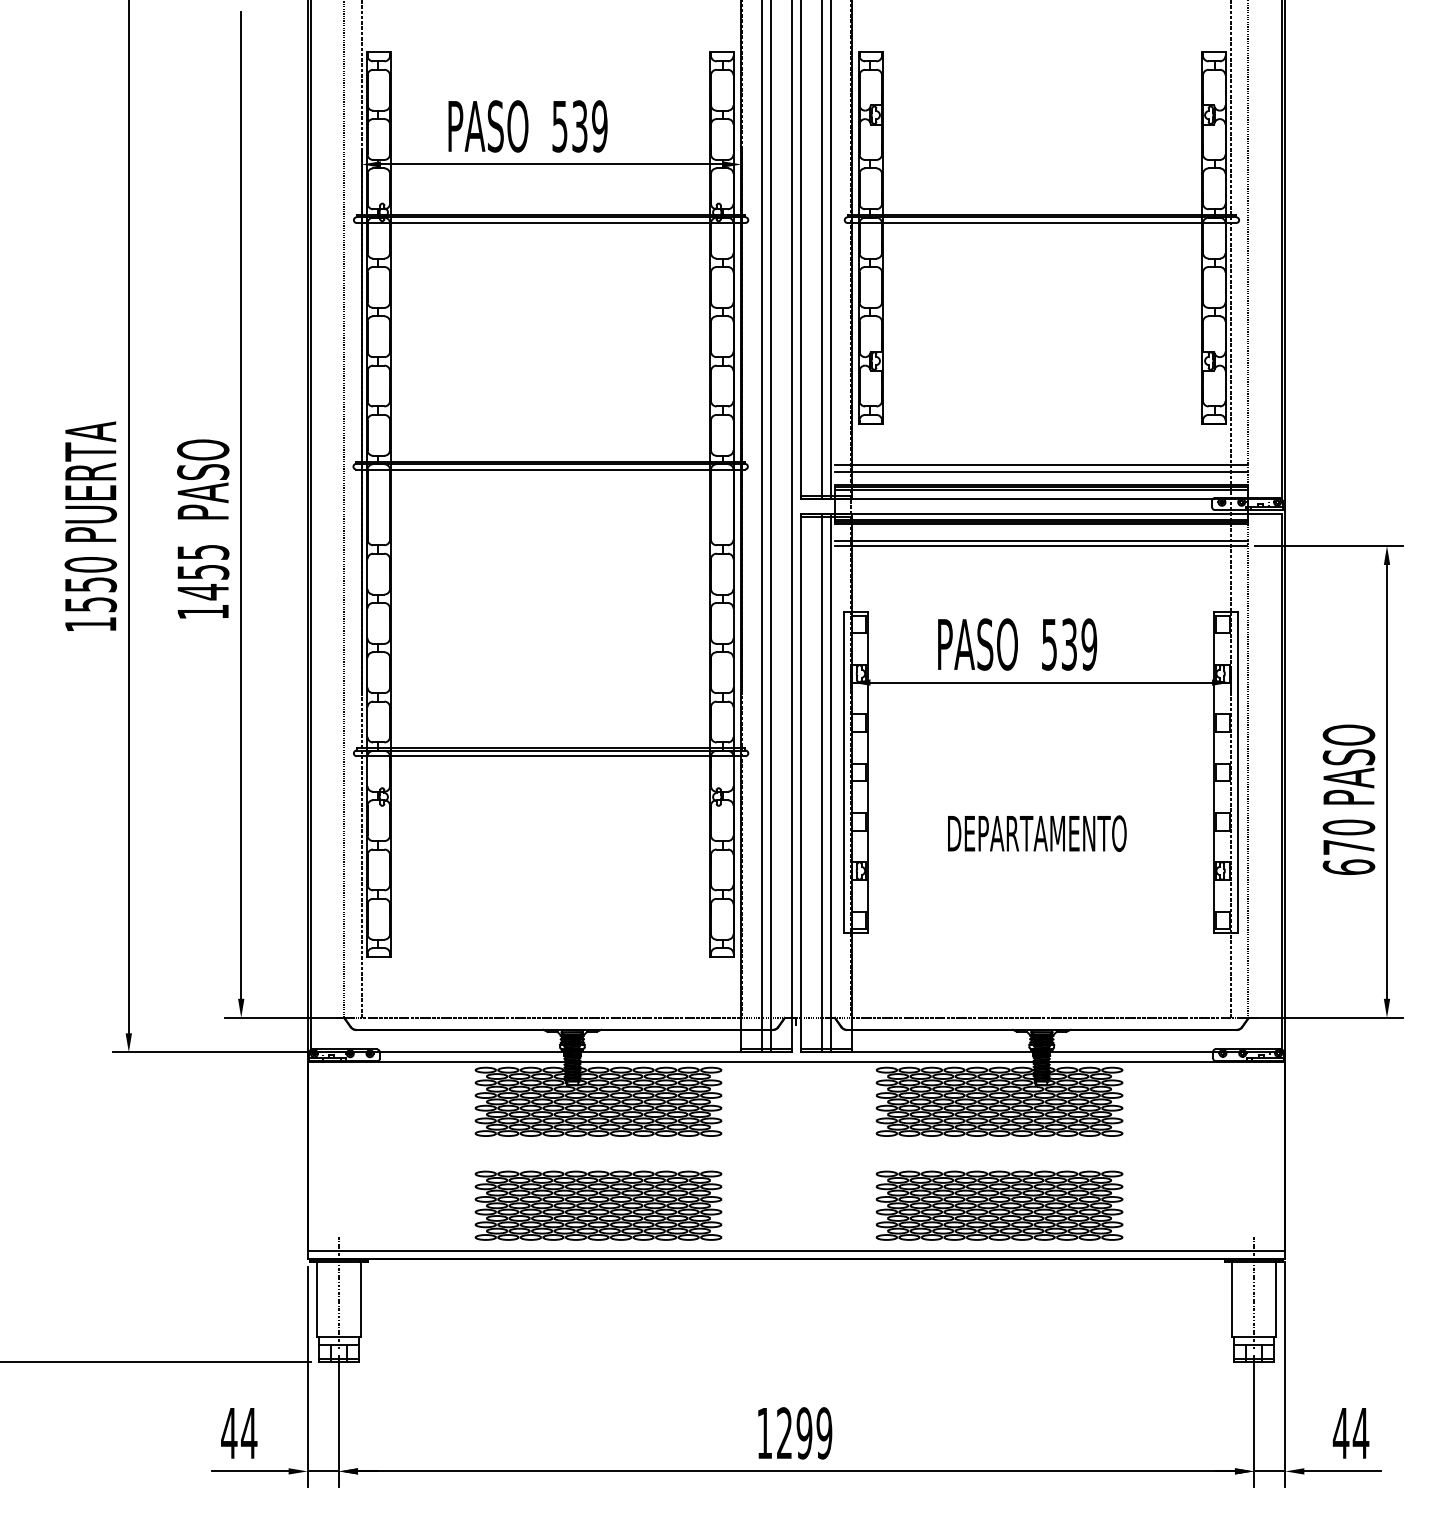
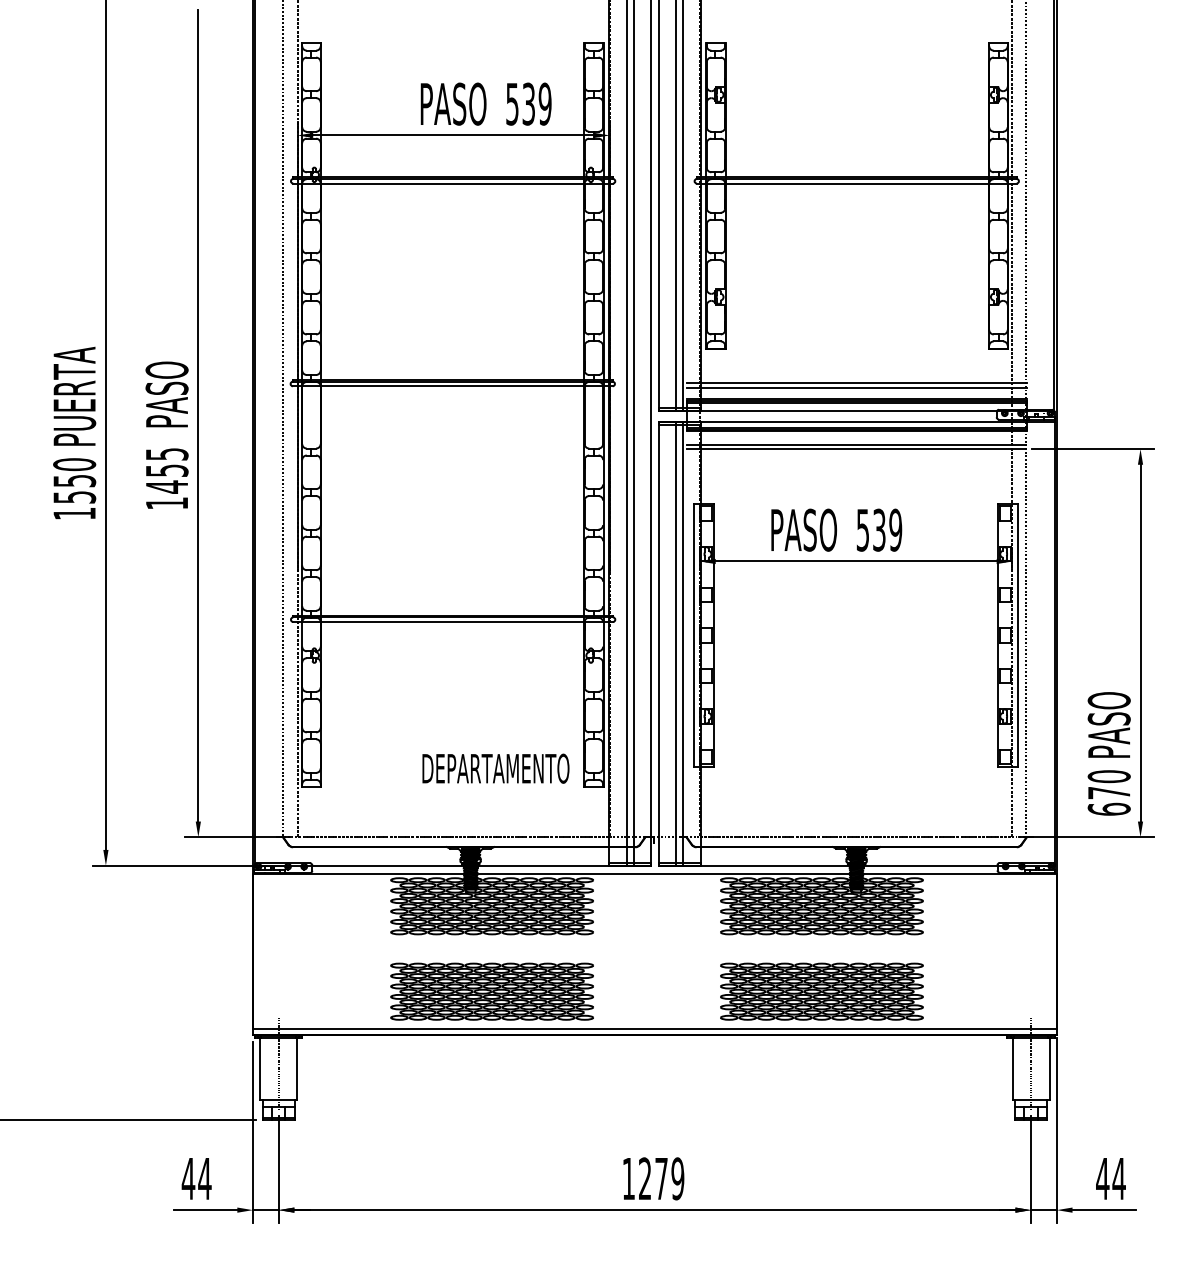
text: (527, 125) -> (485, 103), moved
text: (1348, 799) -> (1108, 753), moved
text: (1036, 833) -> (495, 768), moved
text: (804, 1432) -> (661, 1178), 1299 -> 1279

